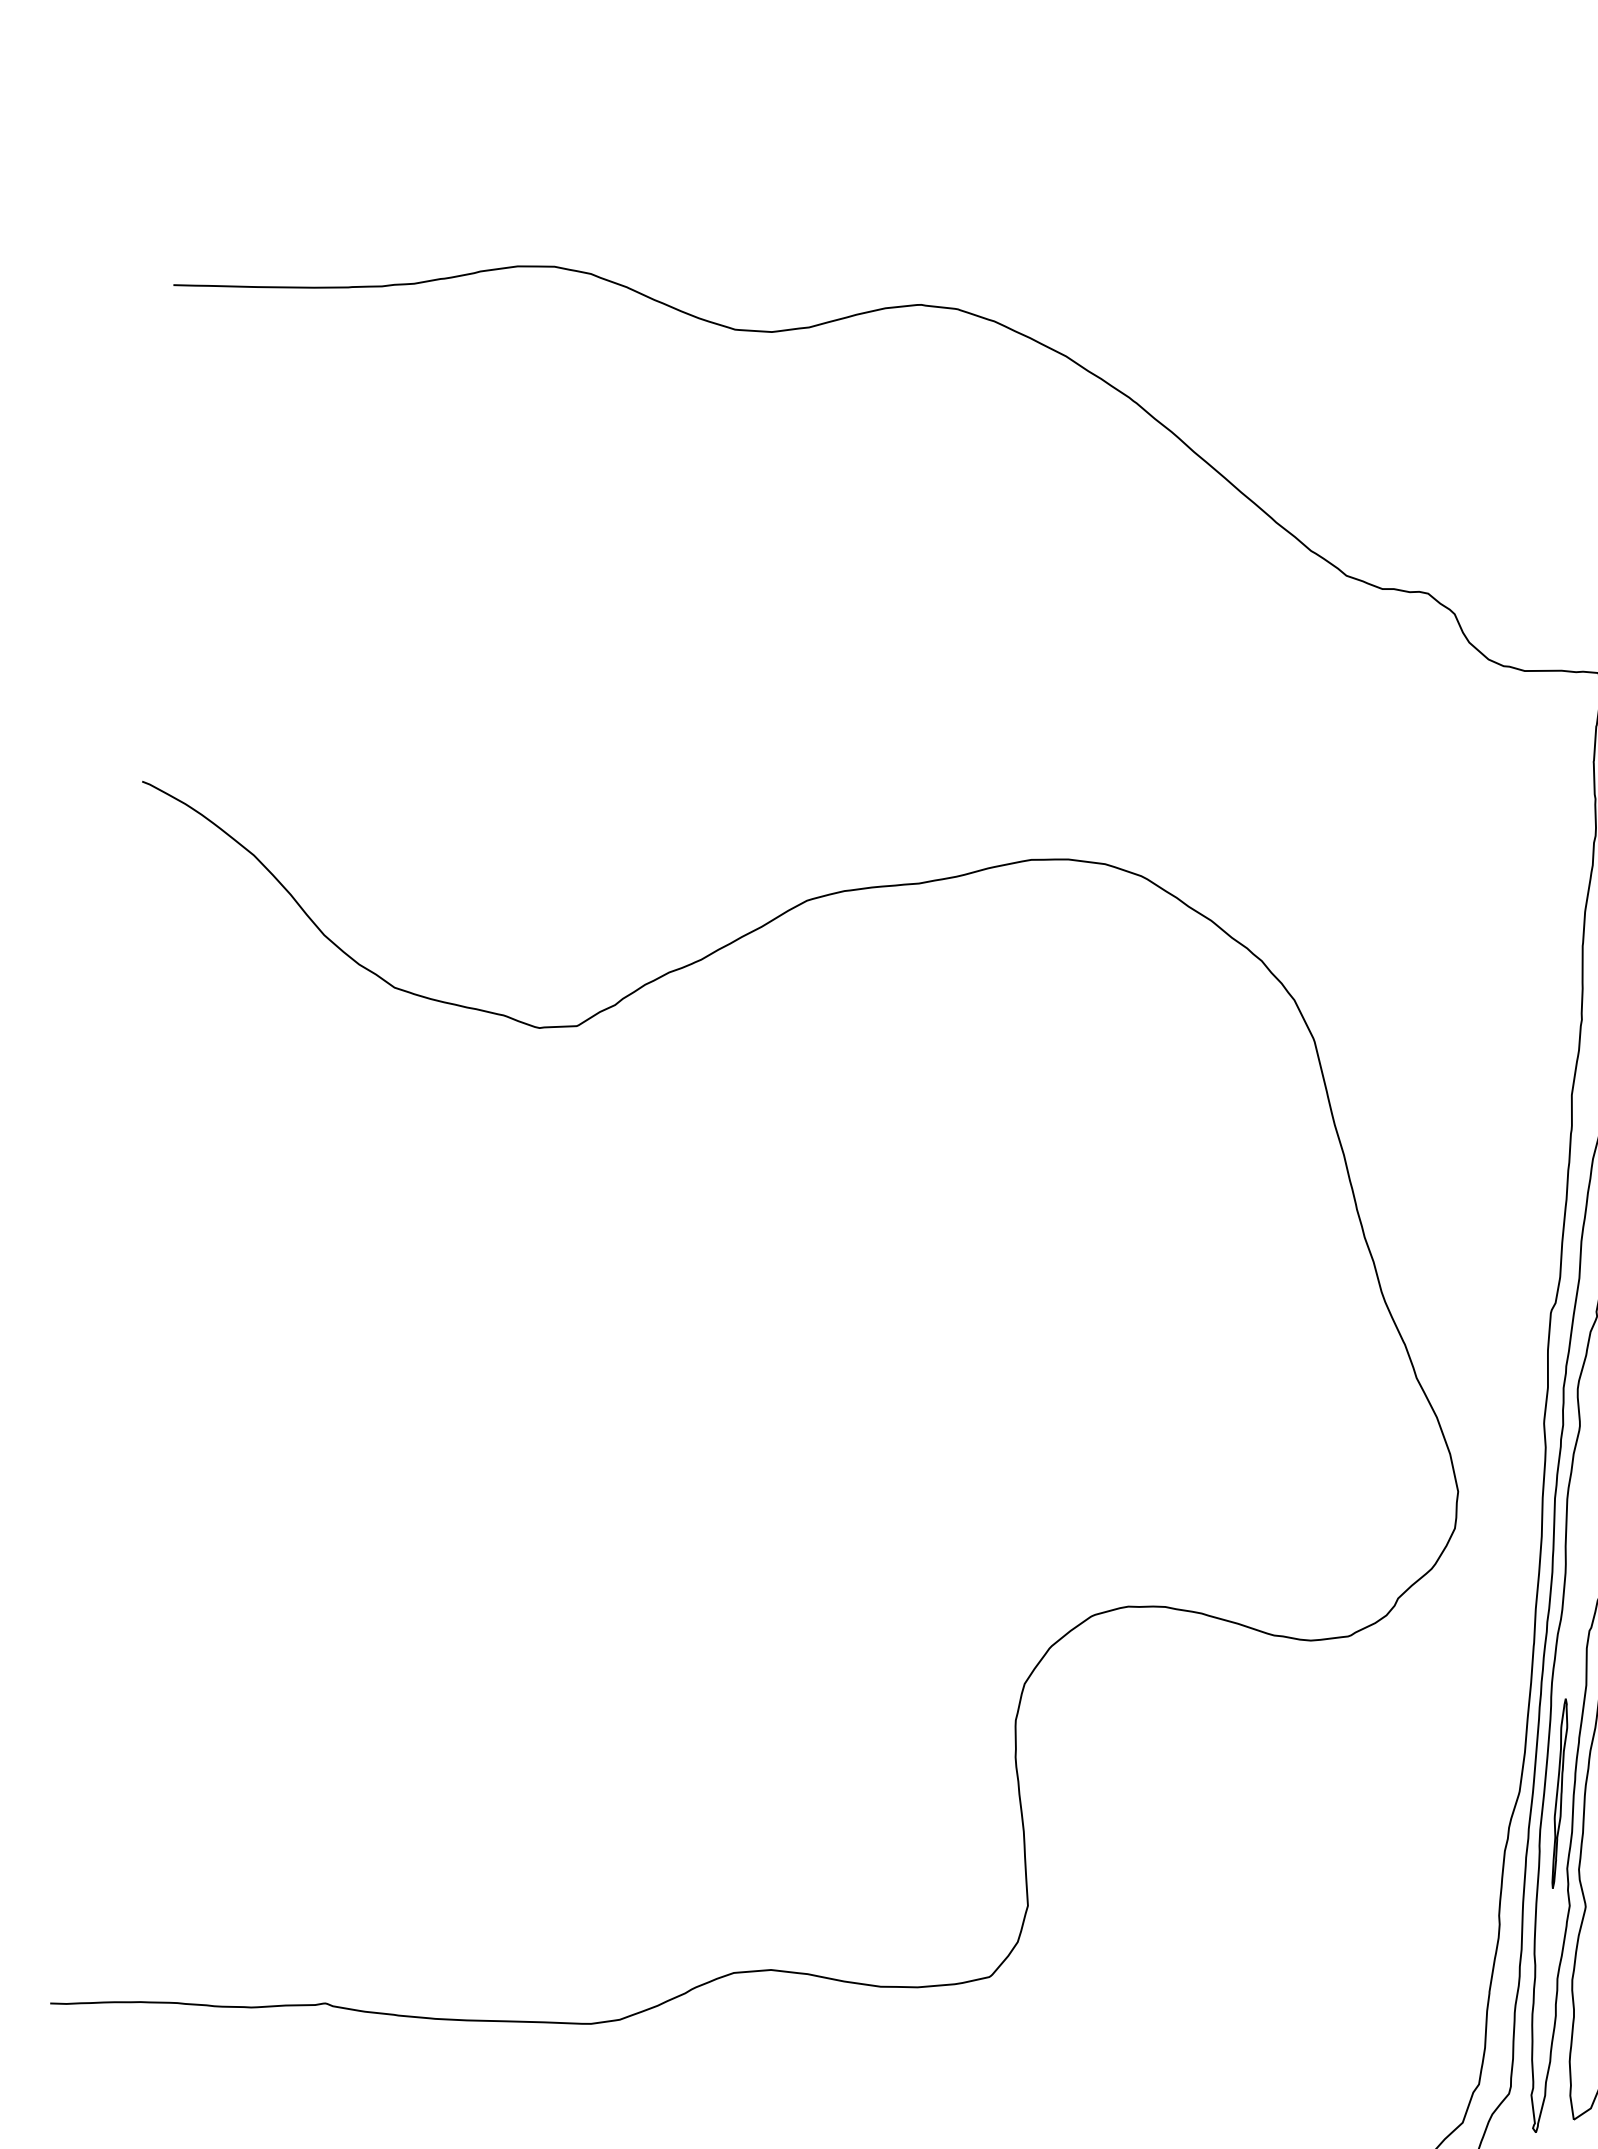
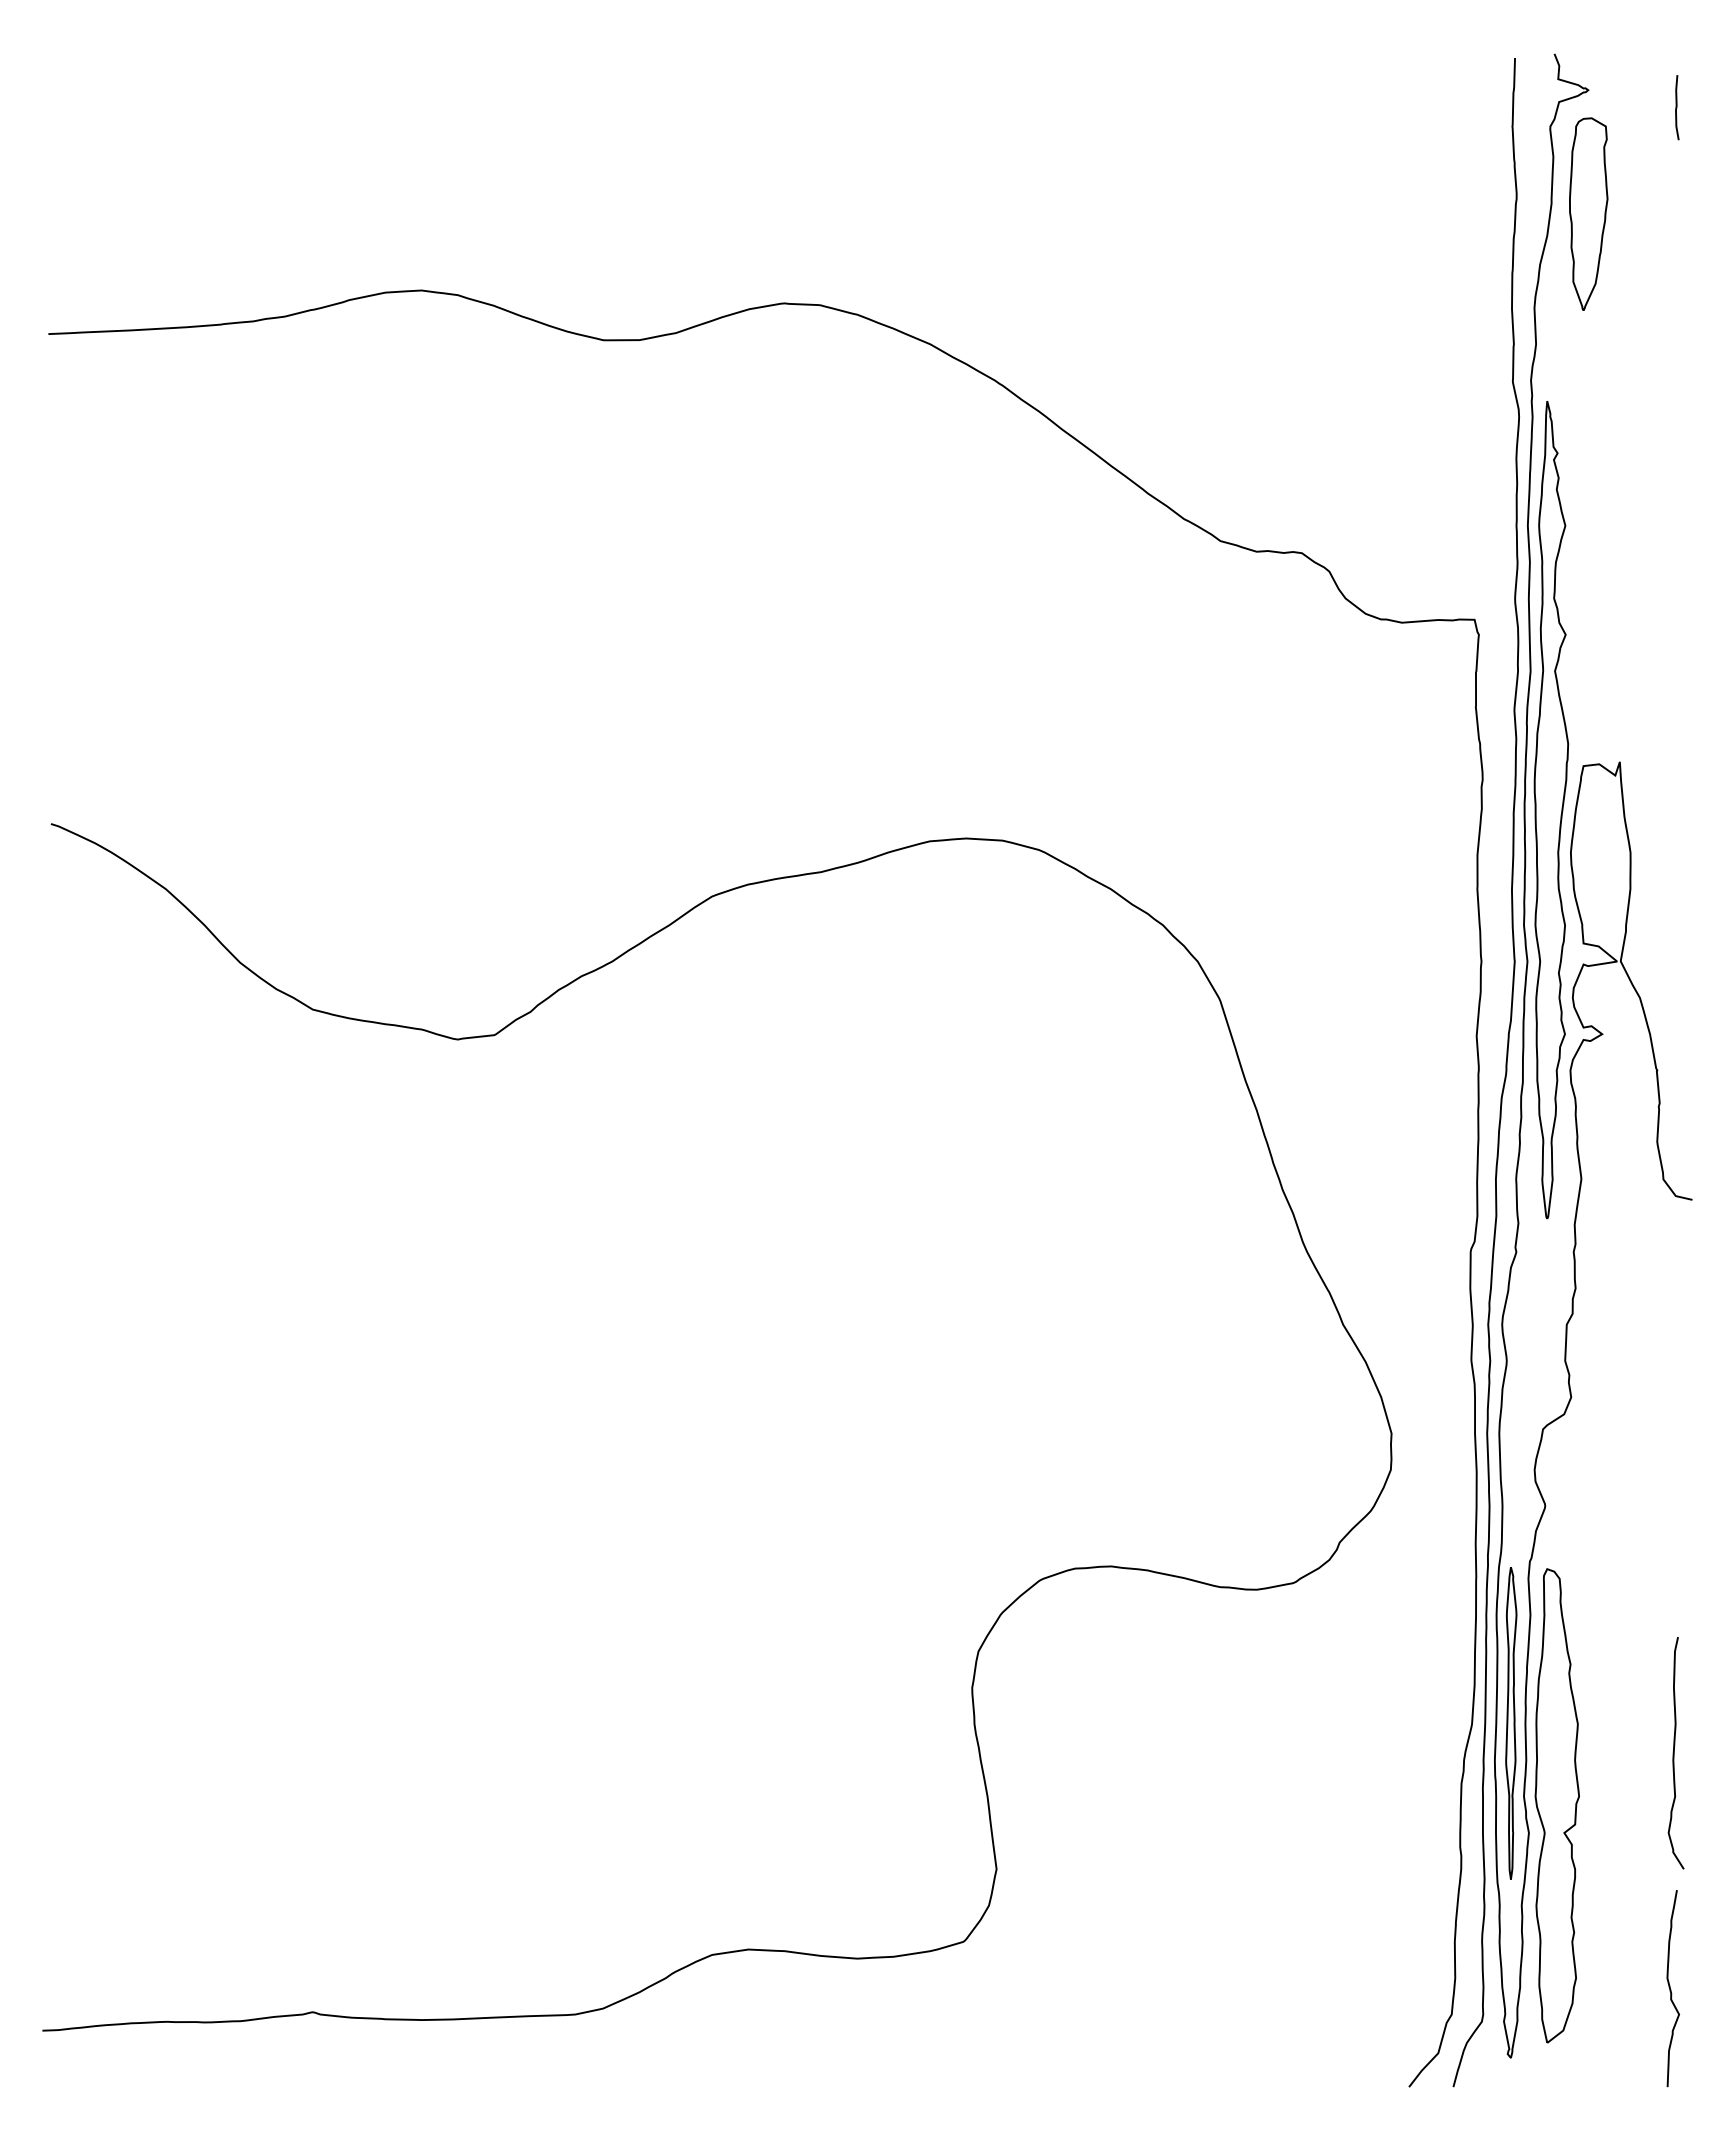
part: (1559, 1793) -> (1511, 1723), size x1.67

